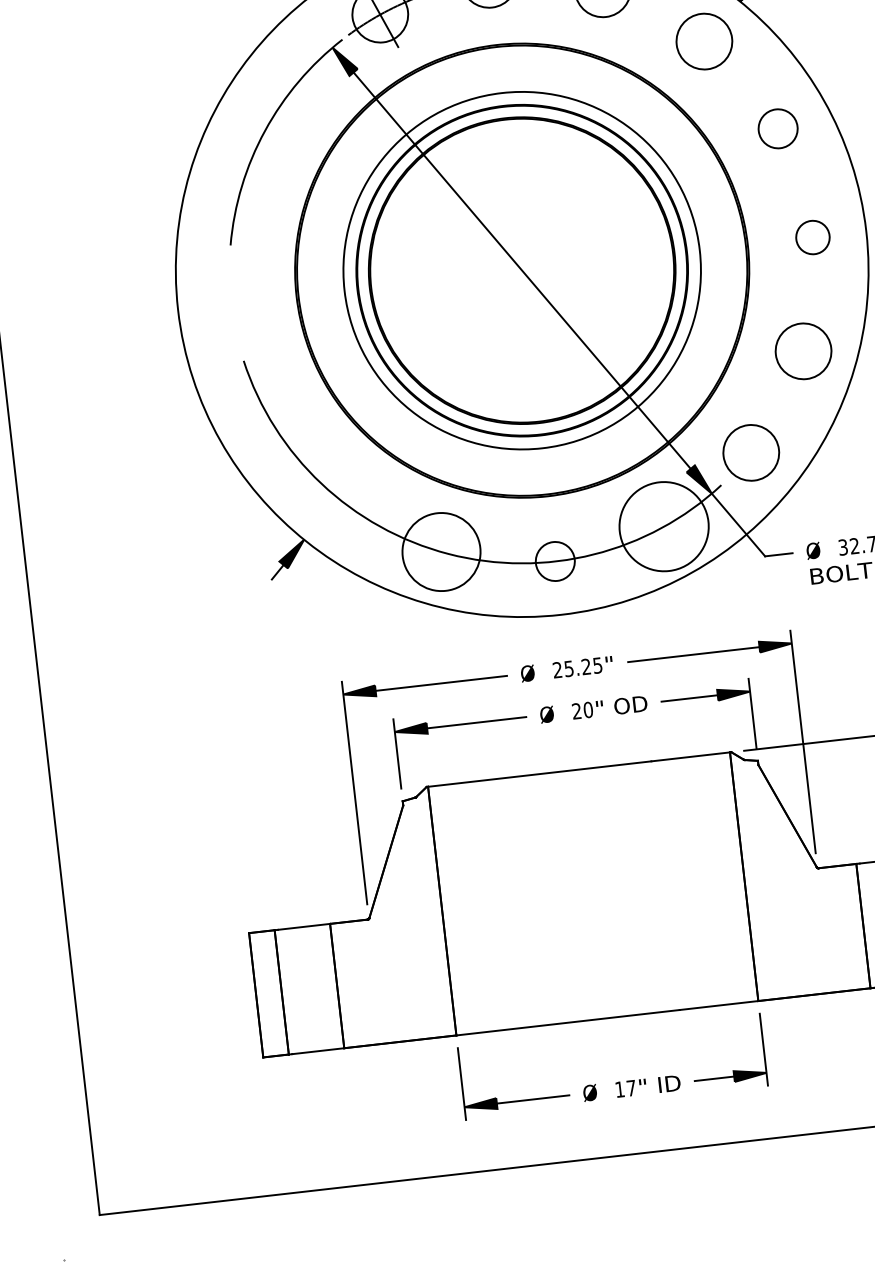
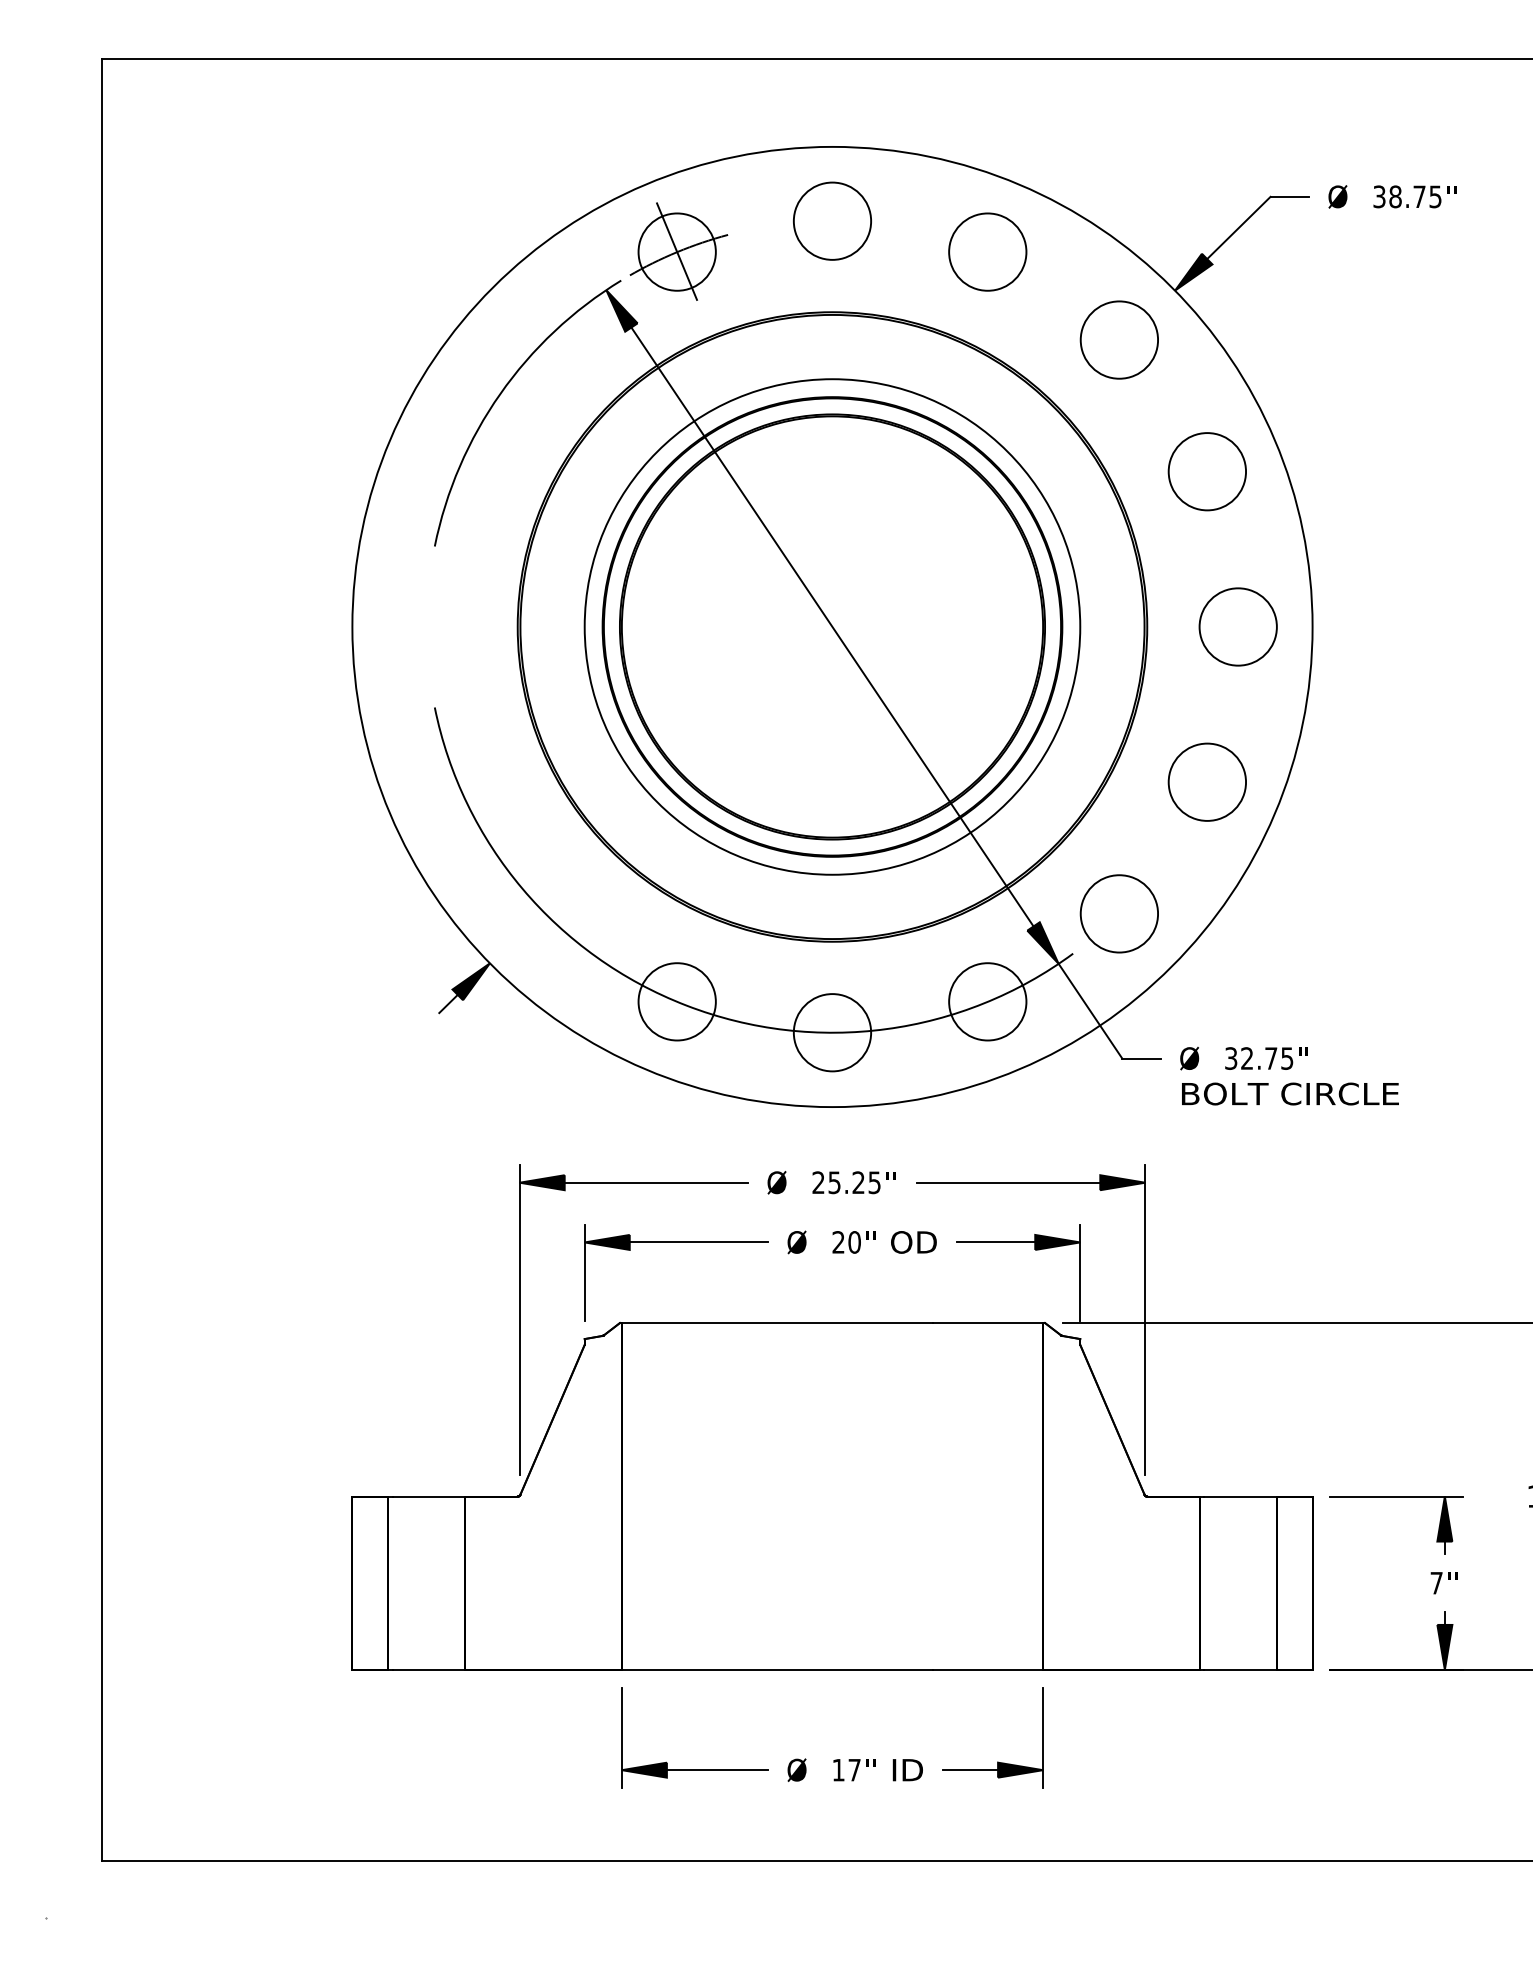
circle: (777, 128) -> (1206, 471), size x1.43
circle: (812, 237) -> (1237, 626), size x1.67
circle: (663, 526) -> (987, 1001), size x0.62
circle: (440, 551) -> (676, 1001), size x0.71
circle: (555, 561) -> (832, 1032), size x1.43

